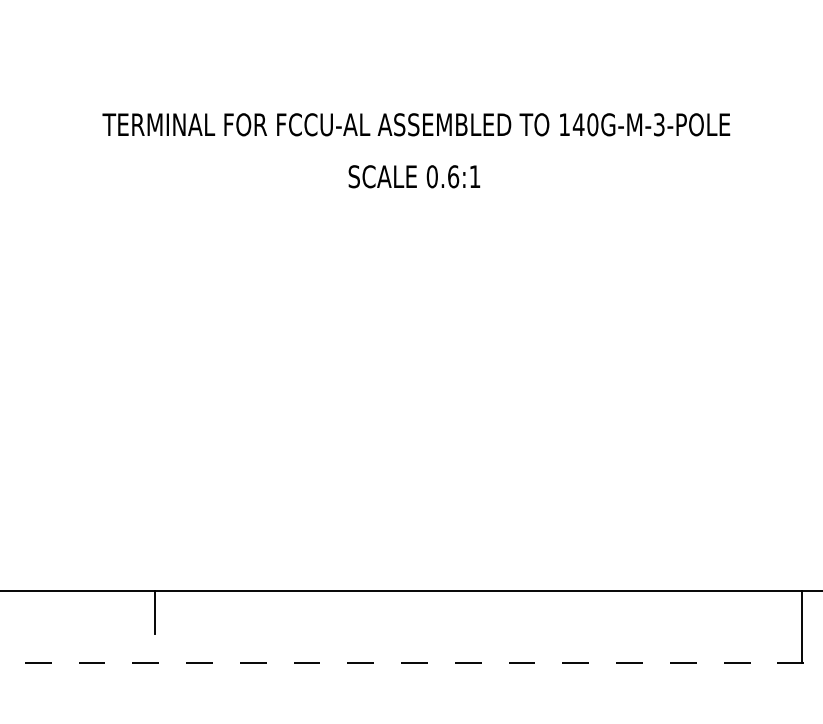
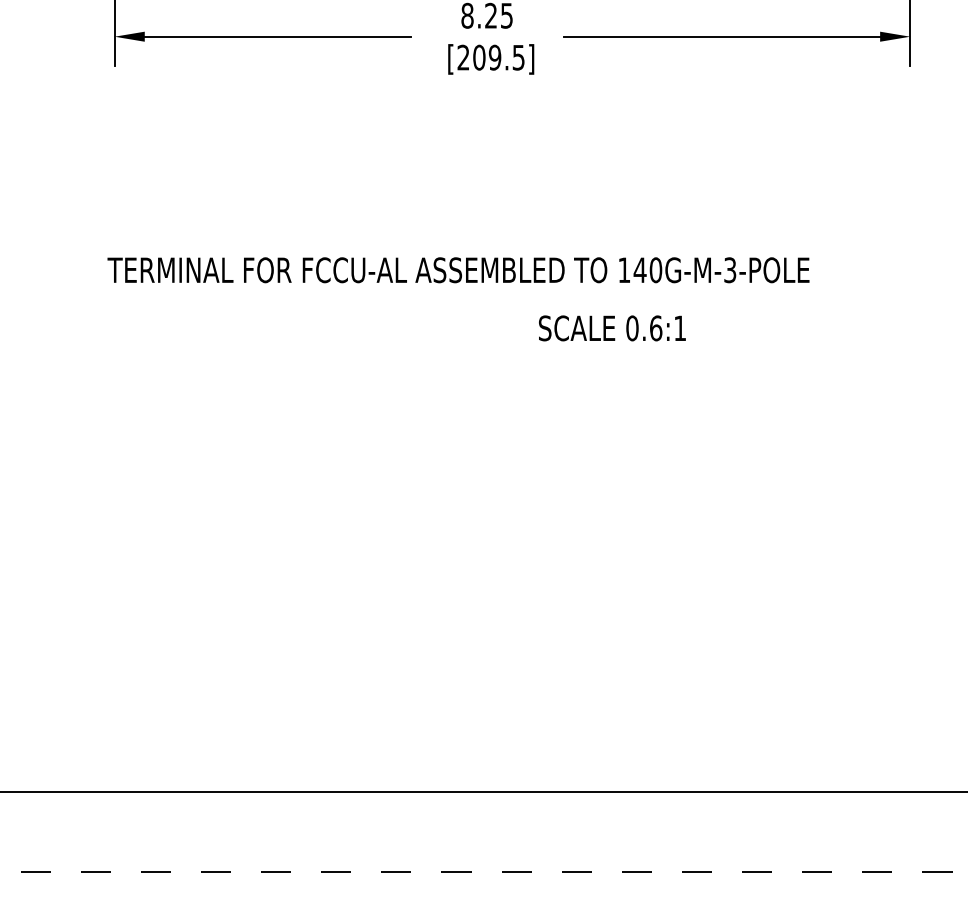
text: (414, 176) -> (612, 328), moved
line: (155, 612) -> (166, 815), removed
line: (801, 626) -> (889, 831), removed

